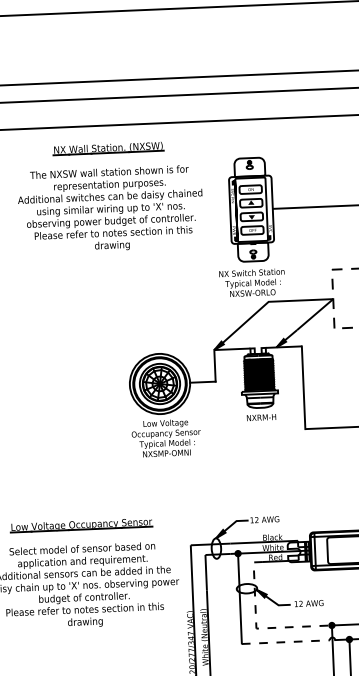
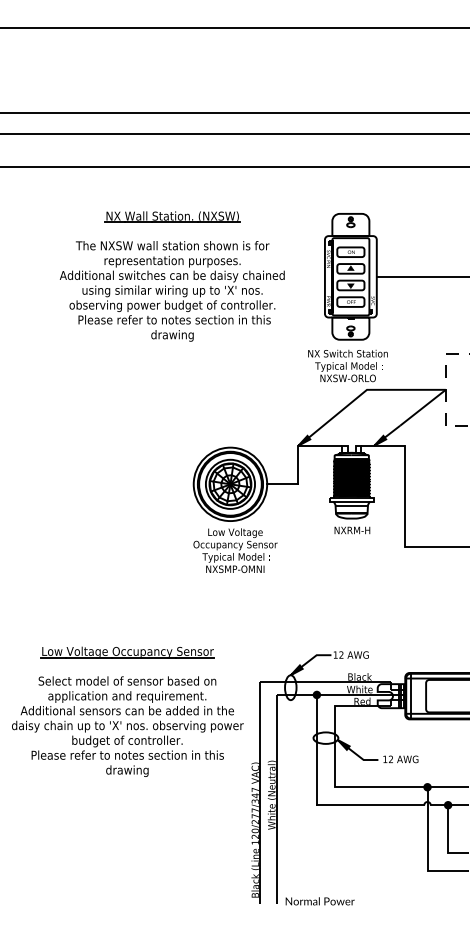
part: (109, 197) -> (171, 276), moved
line: (256, 628) -> (335, 787), dashed -> solid
line: (285, 642) -> (370, 805), dashed -> solid

